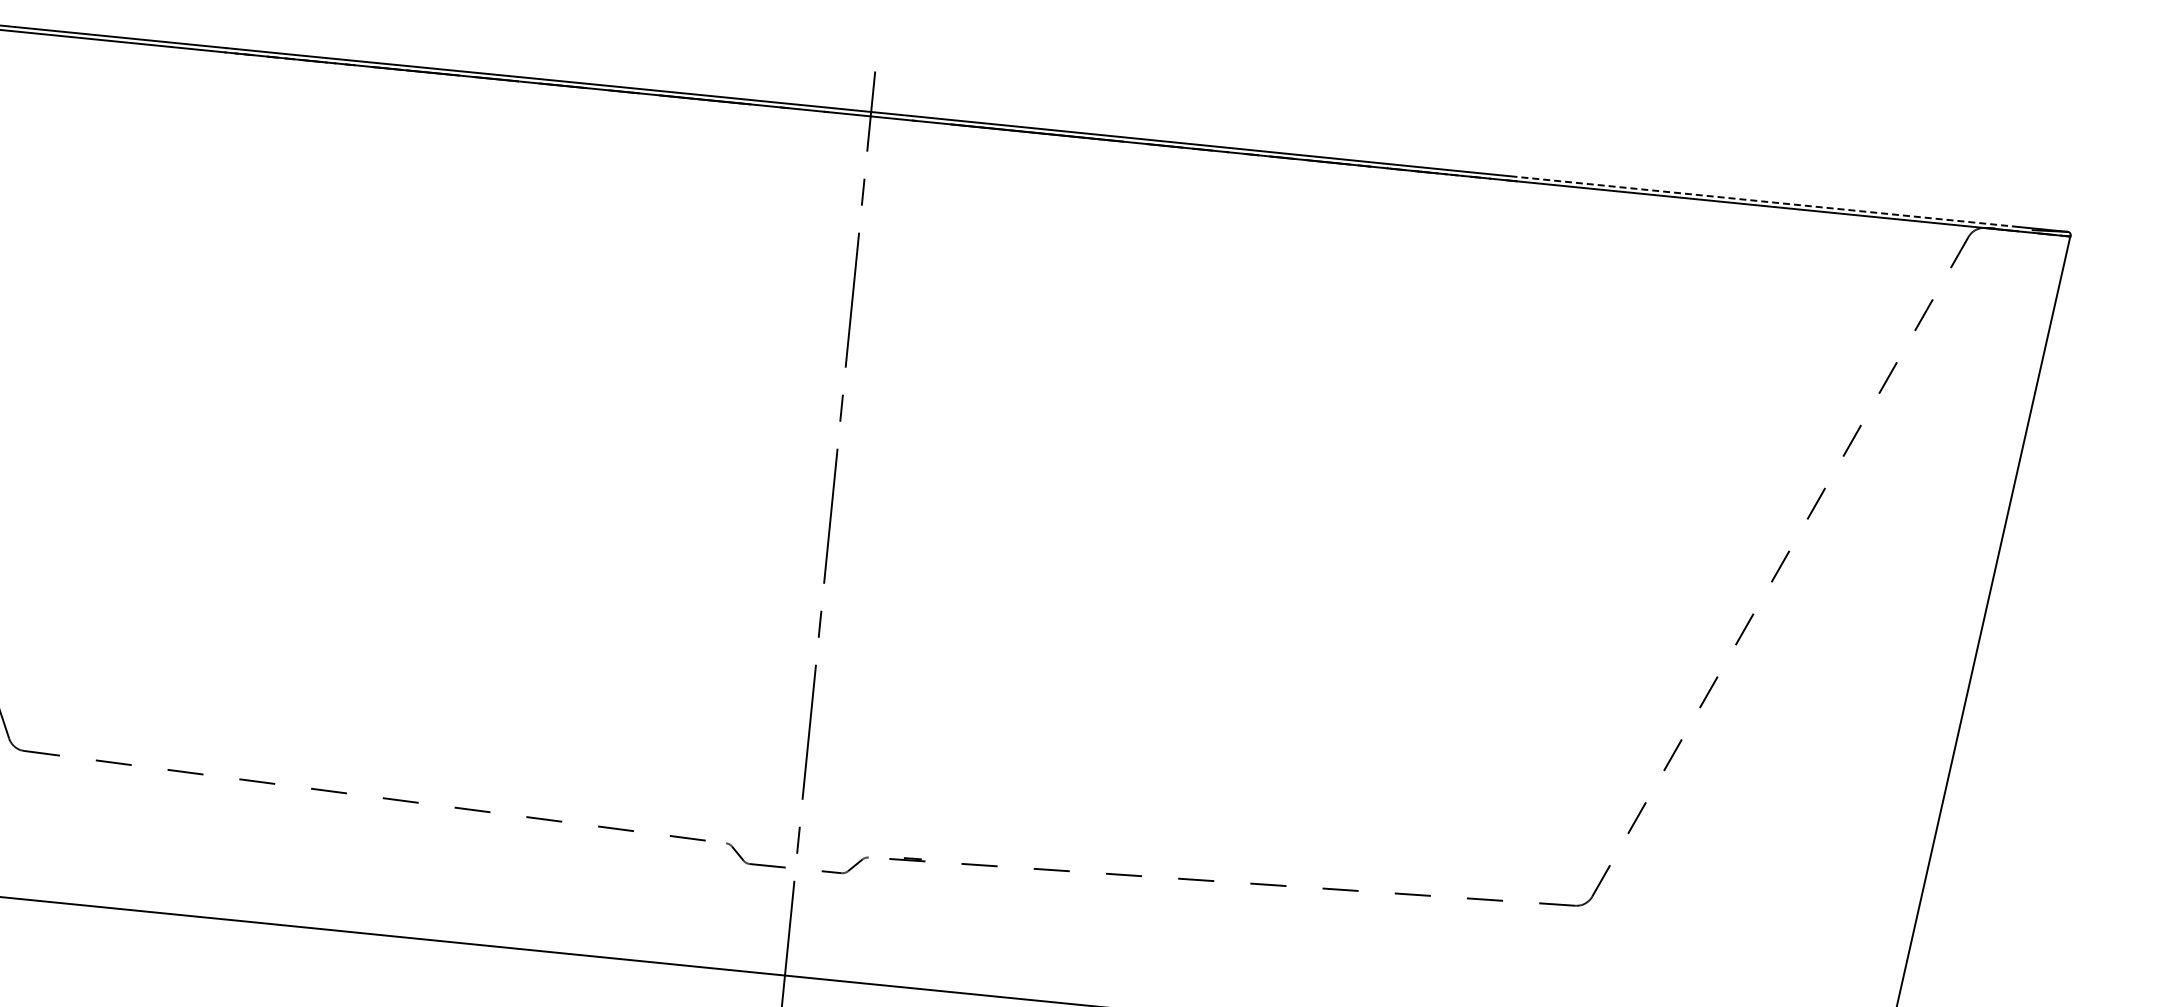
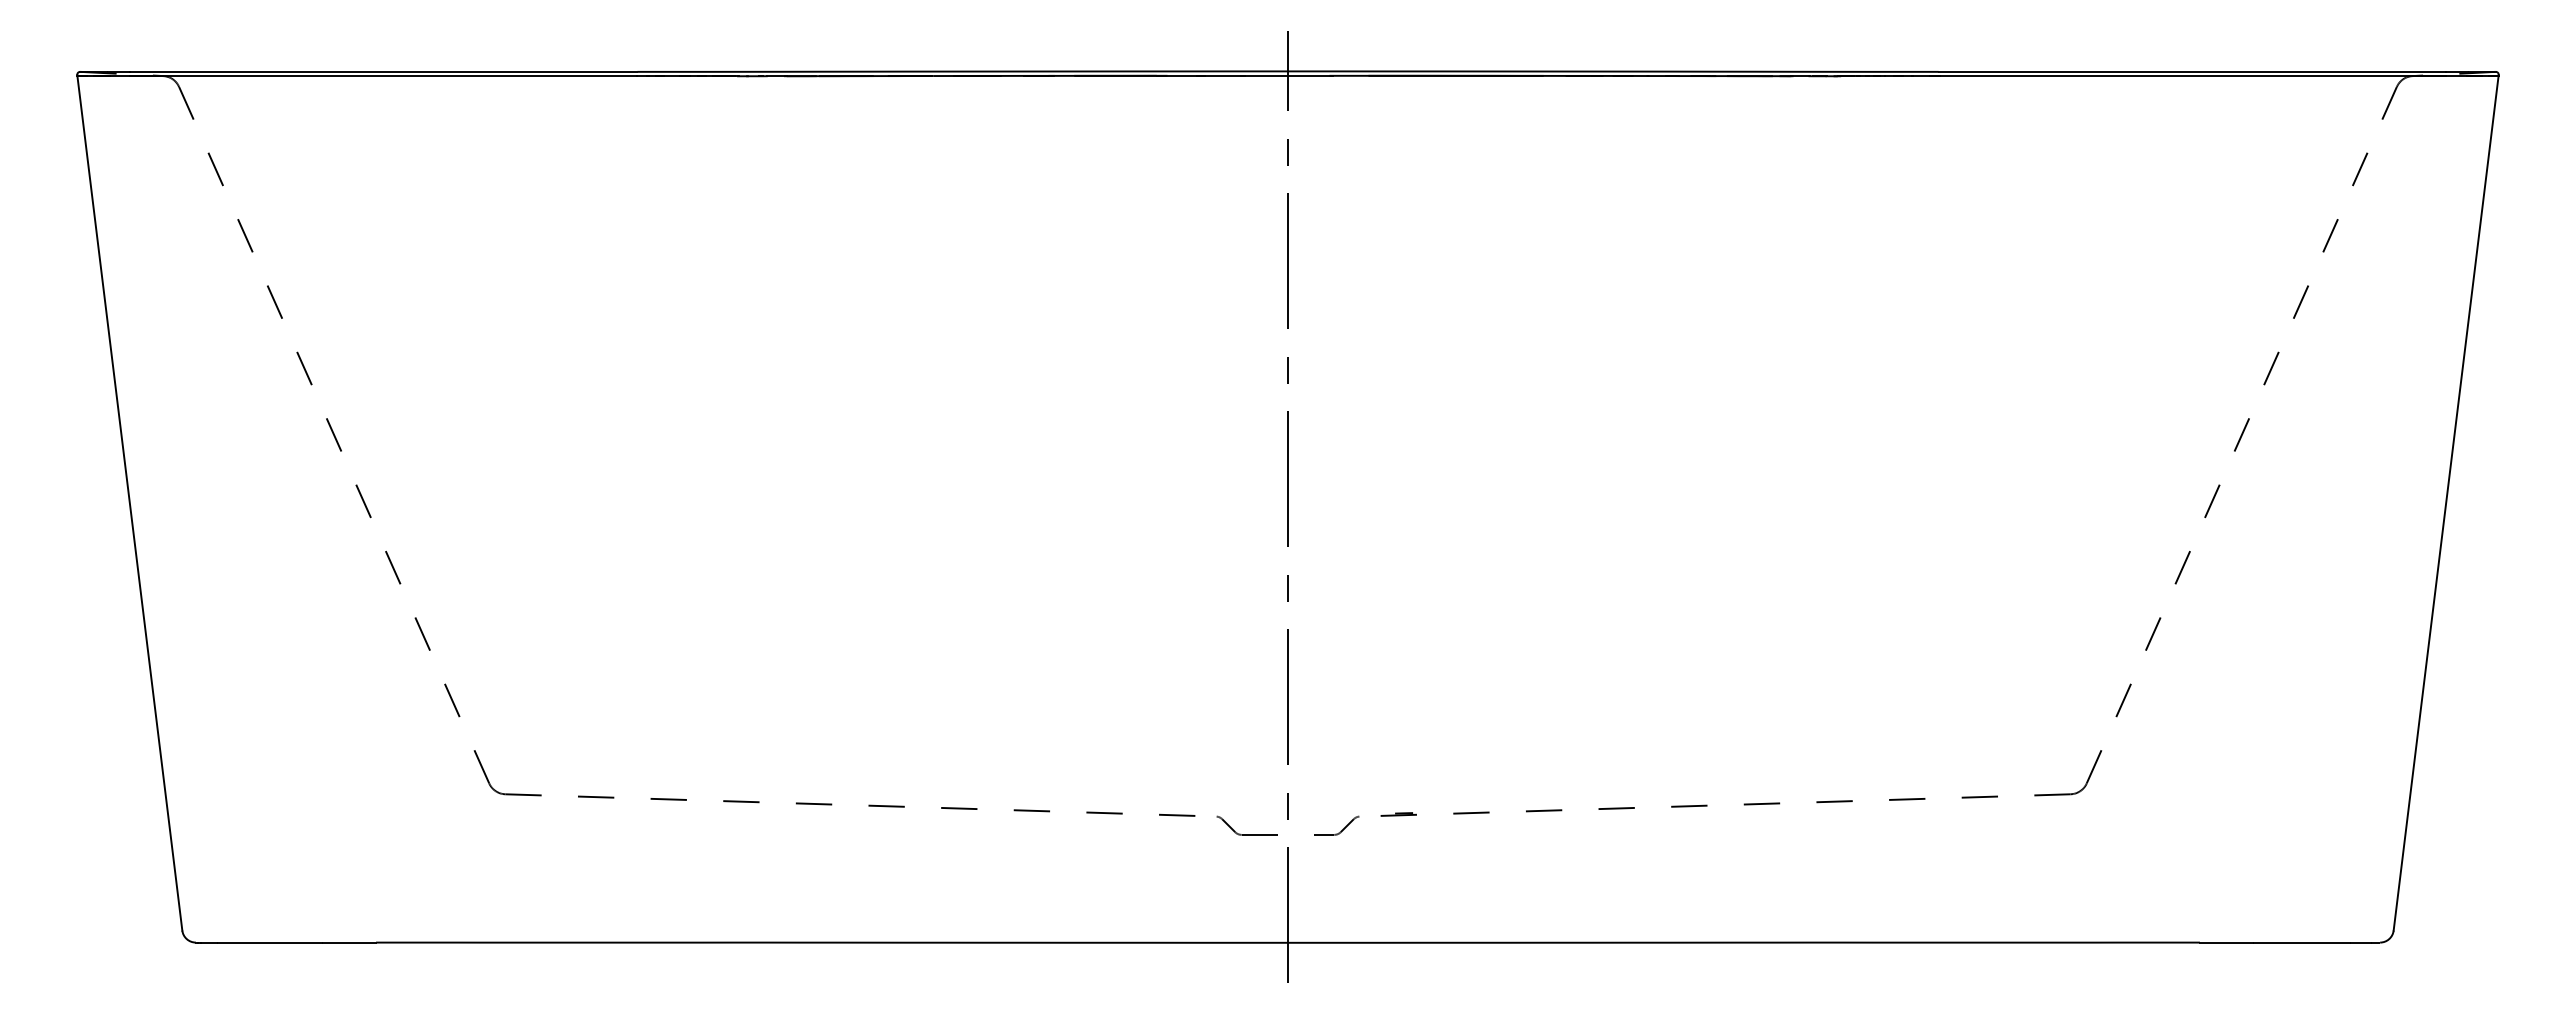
line: (1767, 201) -> (2192, 71), dashed -> solid

